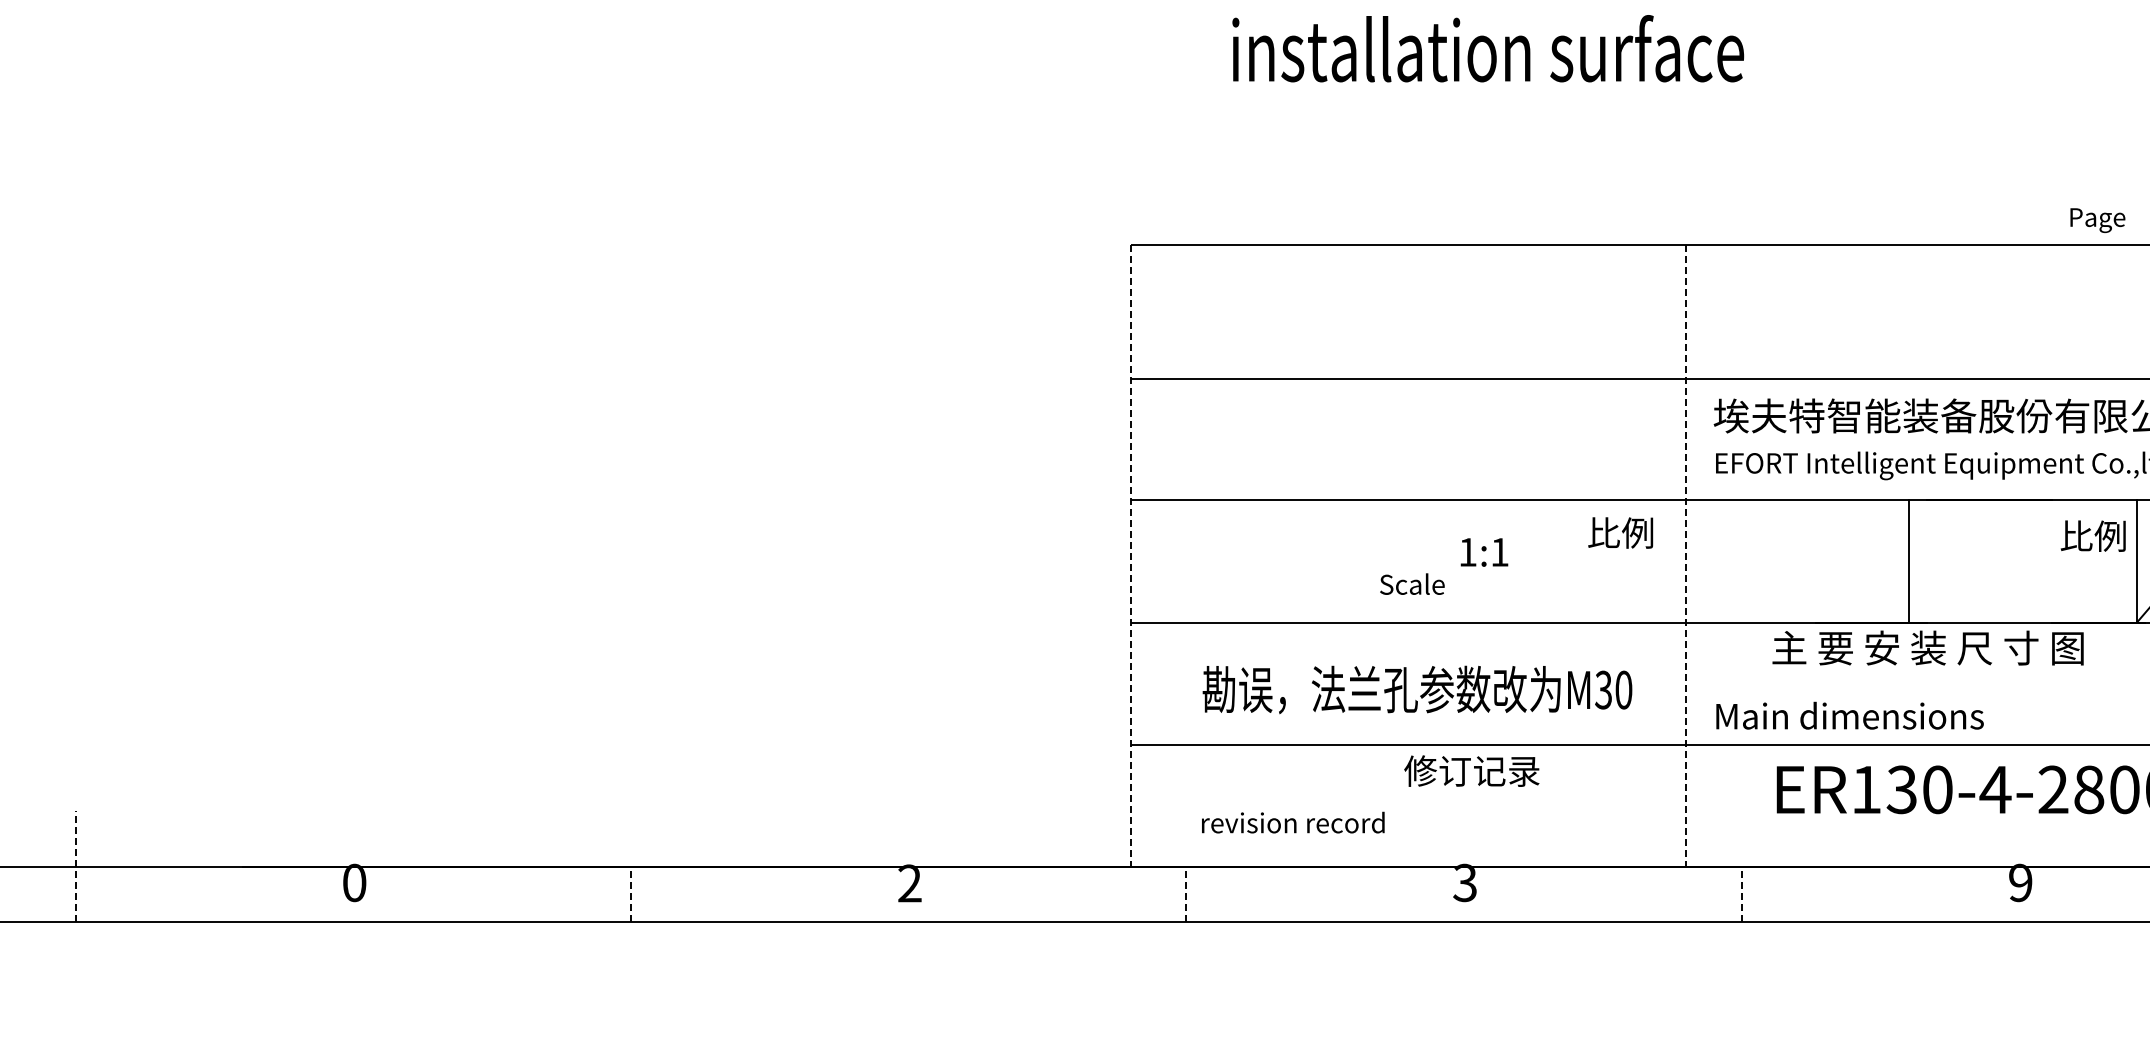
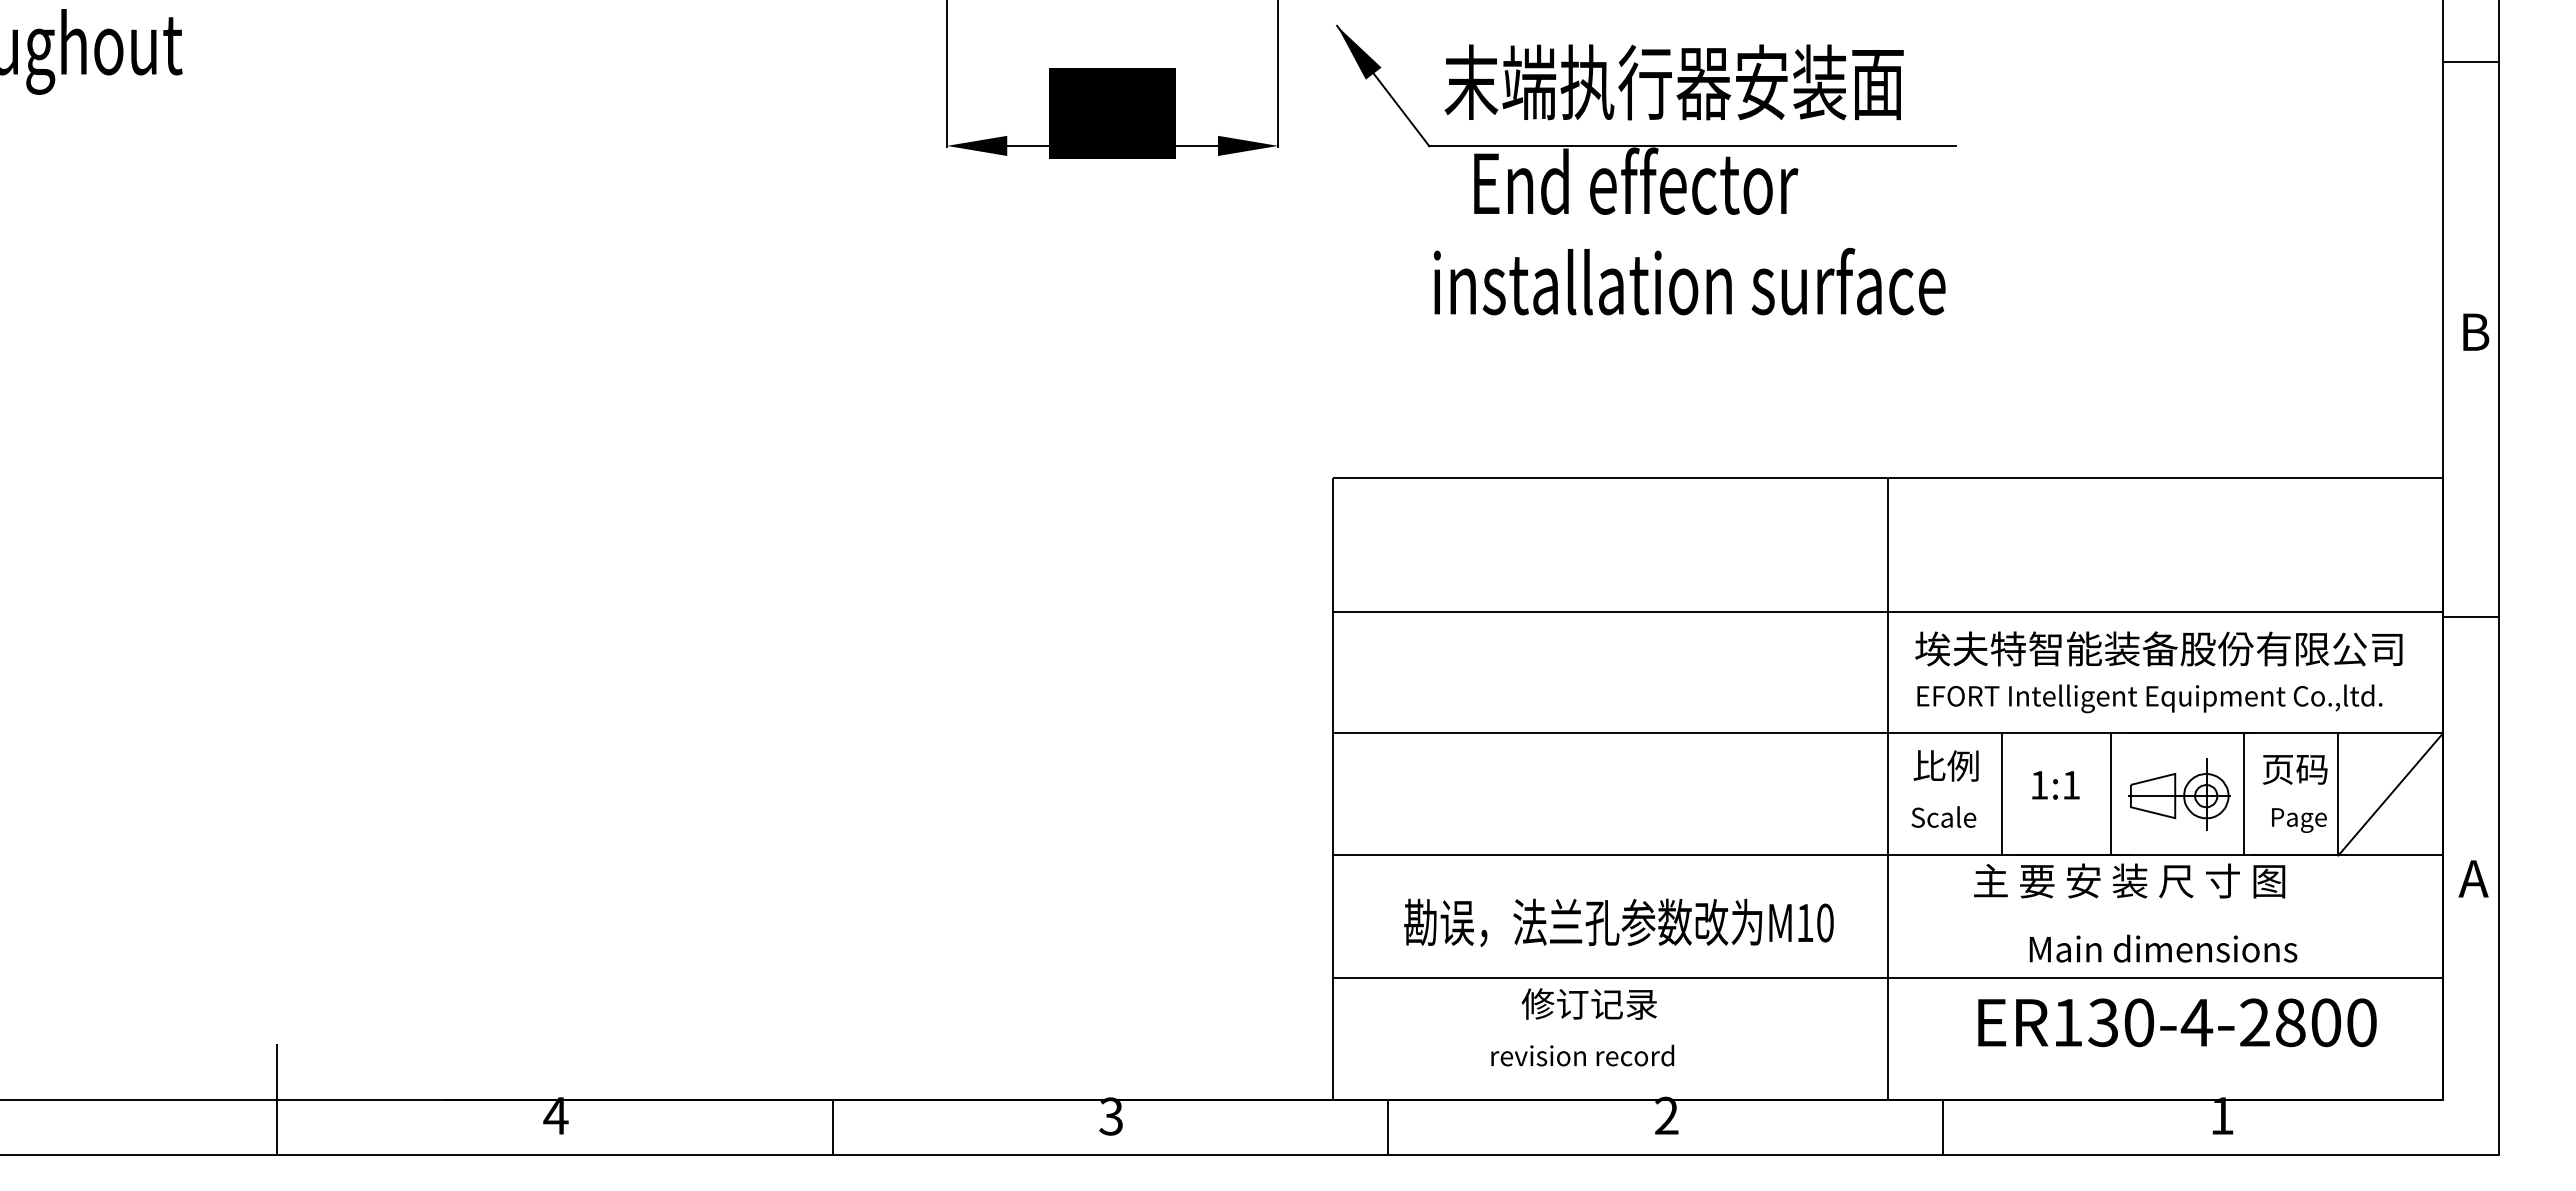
text: (2098, 220) -> (2299, 820), moved
text: (1620, 532) -> (1945, 765), moved
text: (2093, 535) -> (2294, 768), 比例 -> 页码
text: (1484, 552) -> (2055, 785), moved
line: (1131, 555) -> (1332, 788), dashed -> solid
line: (1686, 555) -> (1887, 788), dashed -> solid
line: (1800, 561) -> (2001, 794), added
part: (1978, 561) -> (2179, 794), added
line: (2043, 561) -> (2244, 794), added
text: (1412, 583) -> (1943, 816), moved
text: (1603, 689) -> (1804, 922), M30 -> M10
text: (1850, 715) -> (2163, 948), moved
text: (1471, 770) -> (1588, 1003), moved
text: (1293, 822) -> (1582, 1055), moved
line: (76, 866) -> (277, 1099), dashed -> solid
text: (354, 882) -> (555, 1115), 0 -> 4
text: (1465, 882) -> (1666, 1115), 3 -> 2
text: (2020, 882) -> (2221, 1115), 9 -> 1
text: (910, 883) -> (1111, 1116), 2 -> 3
line: (631, 894) -> (832, 1127), dashed -> solid
line: (1186, 894) -> (1387, 1127), dashed -> solid
line: (1742, 894) -> (1943, 1127), dashed -> solid

